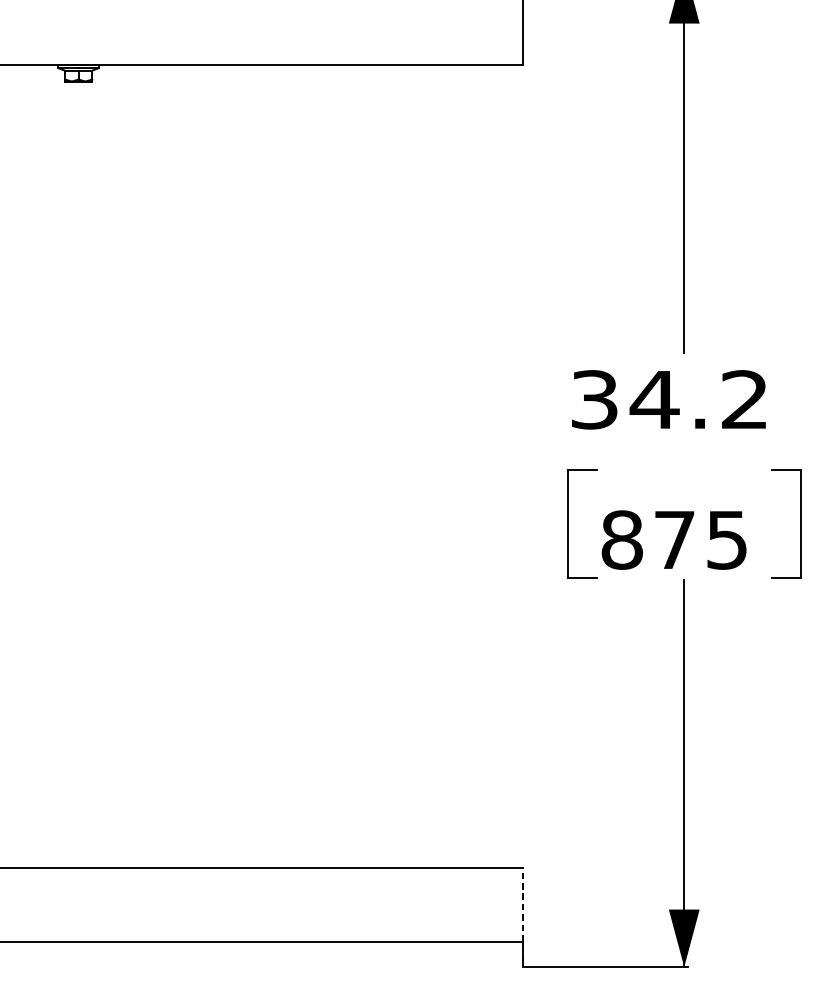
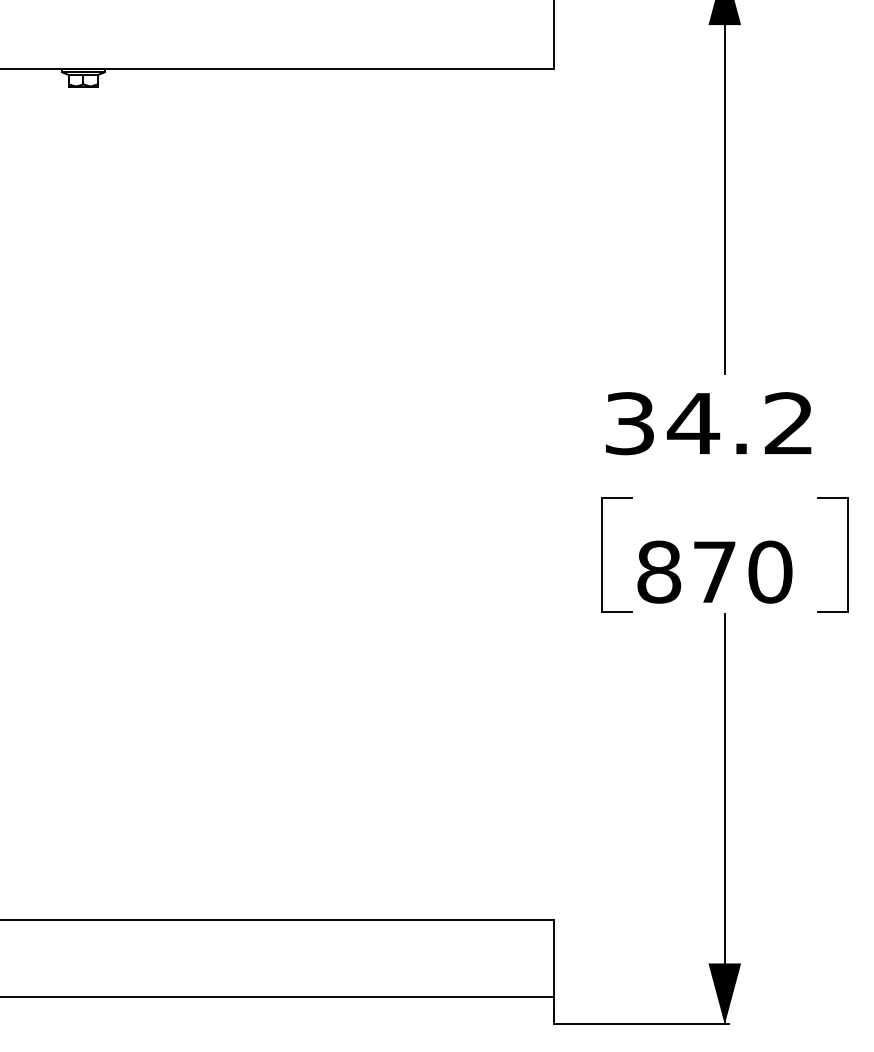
text: (727, 539) -> (770, 571), 875 -> 870
line: (523, 904) -> (554, 958), dashed -> solid

